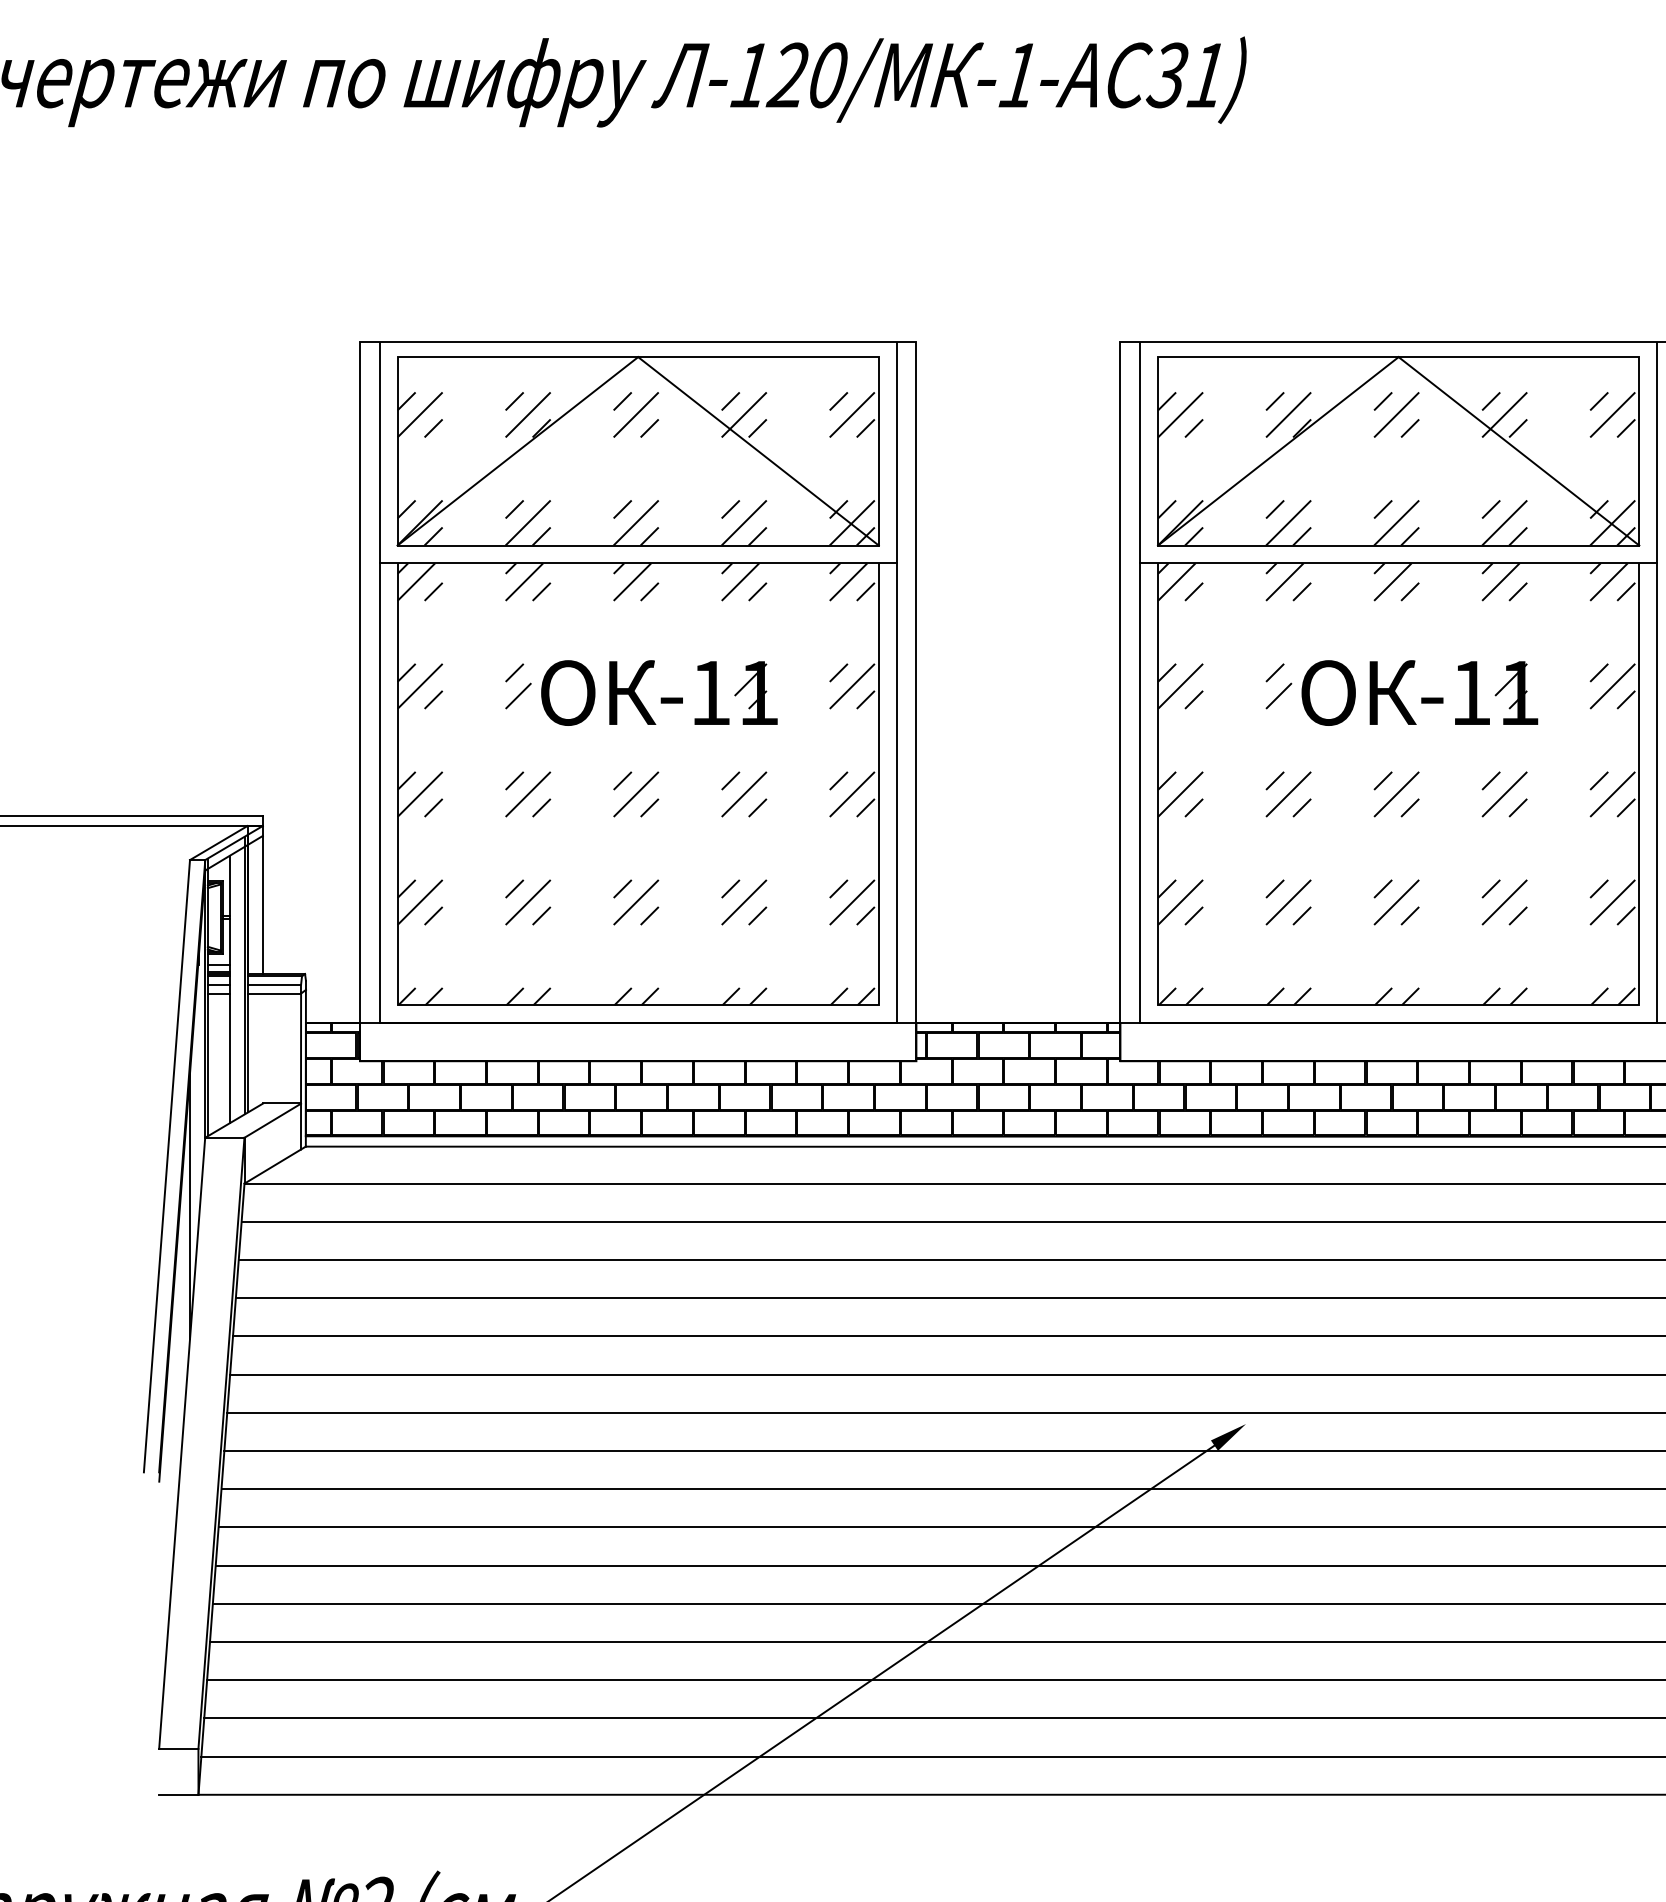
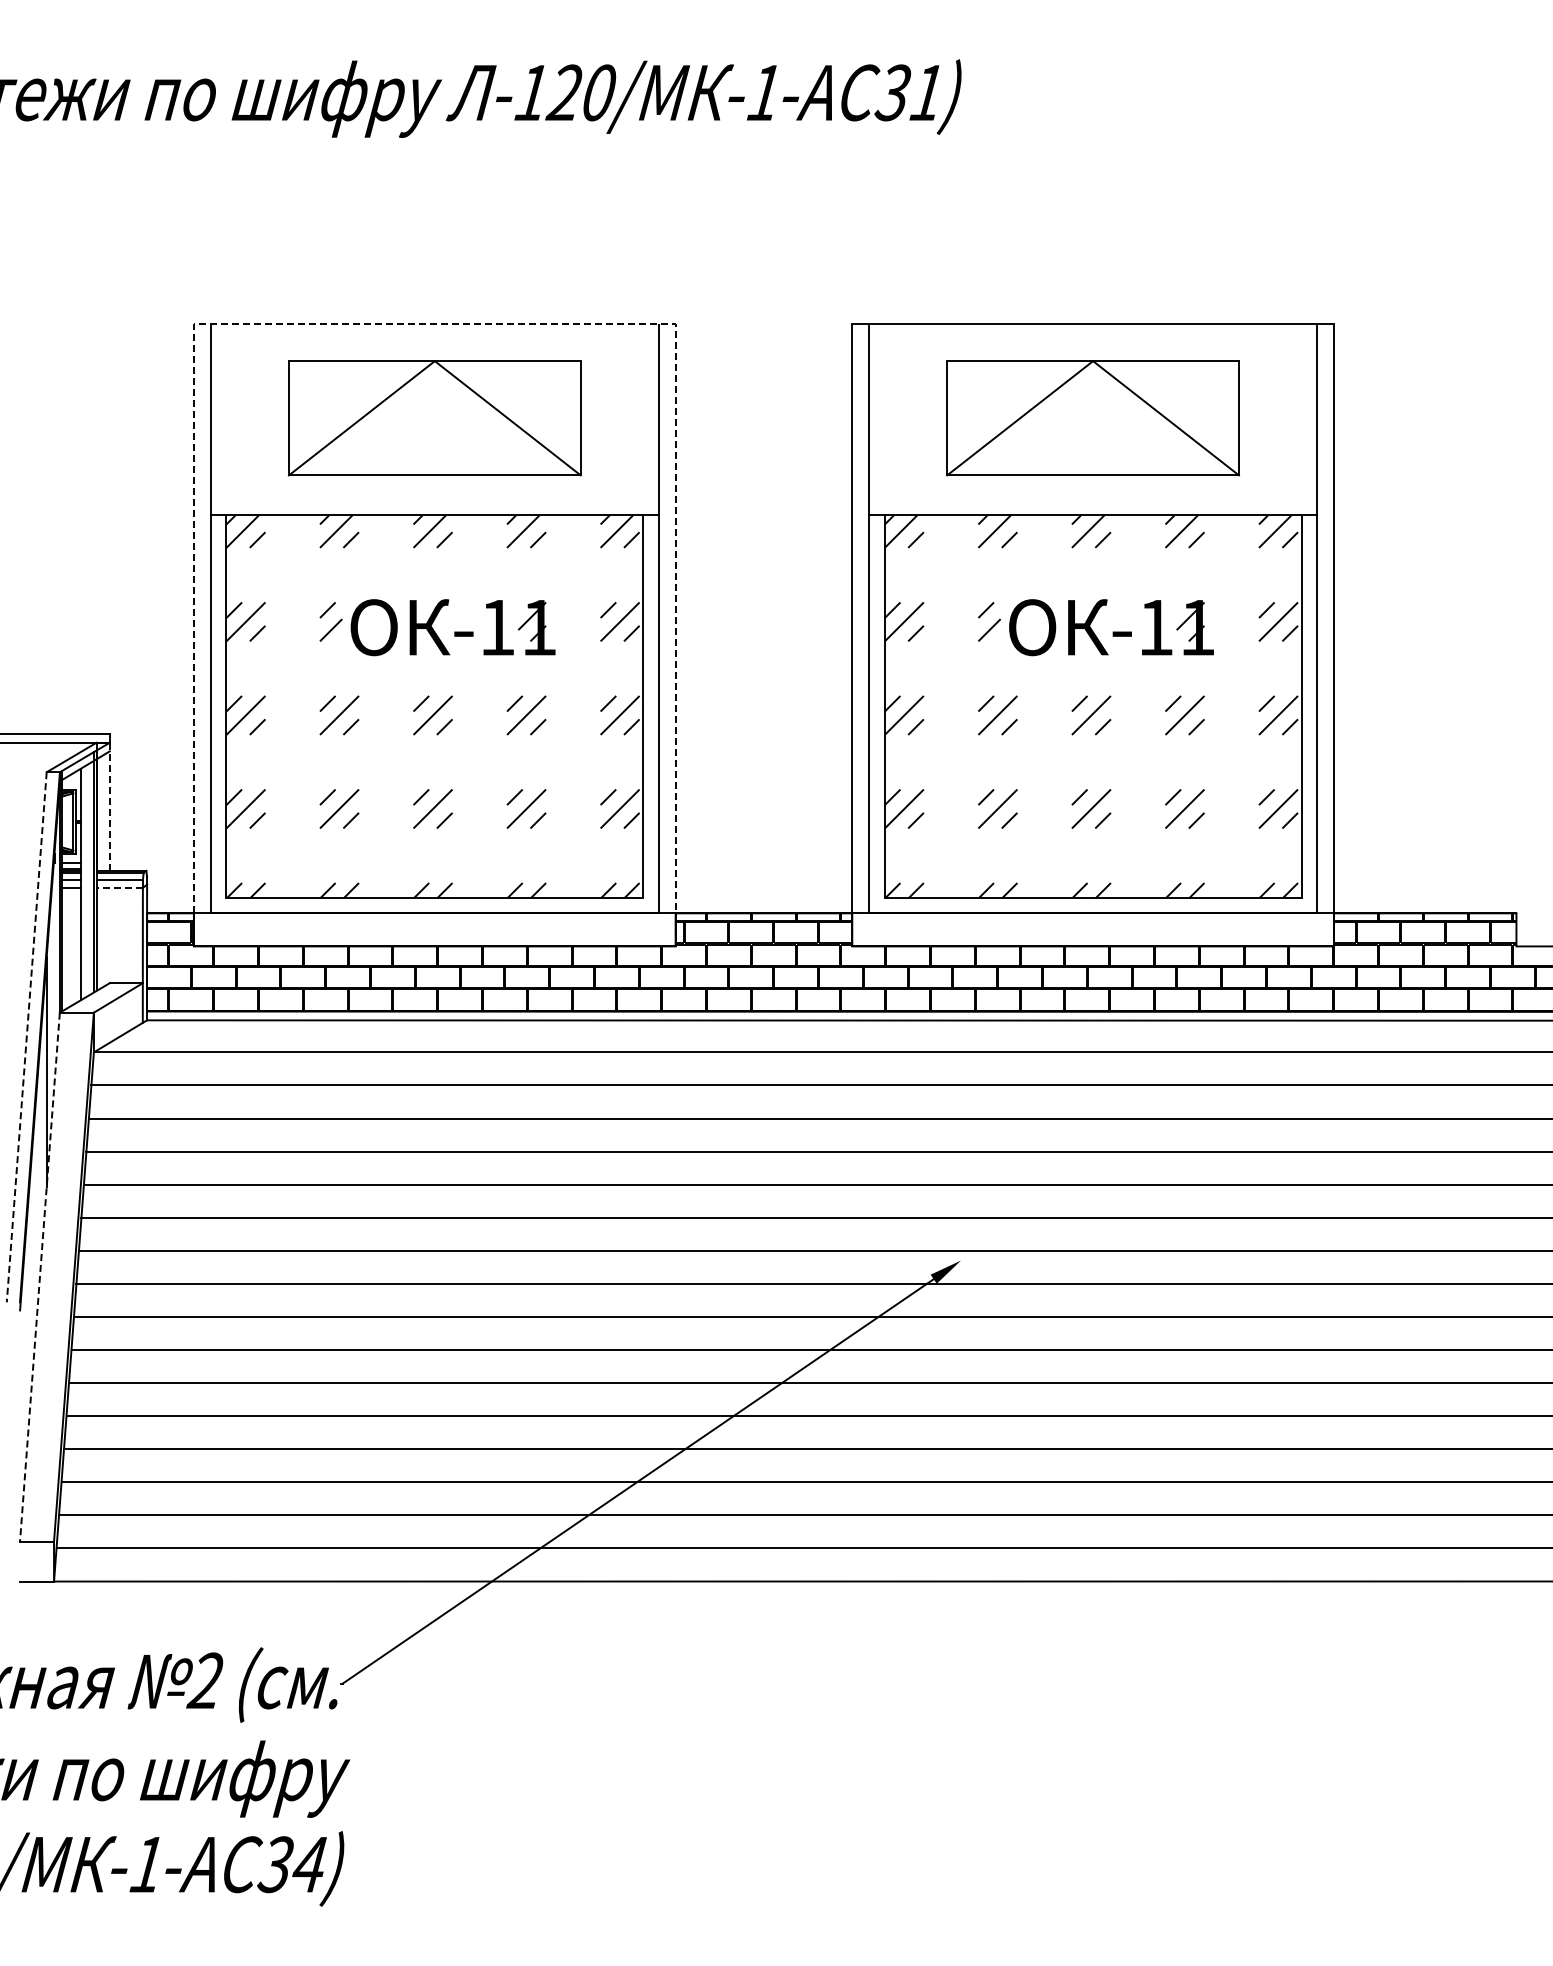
line: (637, 342) -> (434, 324), solid -> dashed
part: (637, 450) -> (434, 417), size x0.7
part: (1397, 450) -> (1092, 417), size x0.7
line: (262, 900) -> (109, 807), solid -> dashed
line: (274, 993) -> (119, 887), solid -> dashed
line: (166, 1166) -> (26, 1037), solid -> dashed
line: (181, 1443) -> (39, 1277), solid -> dashed

